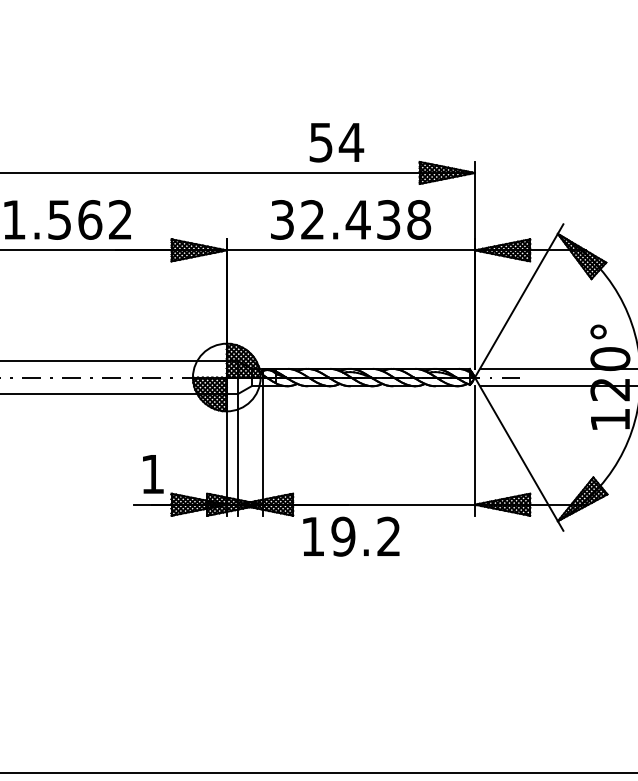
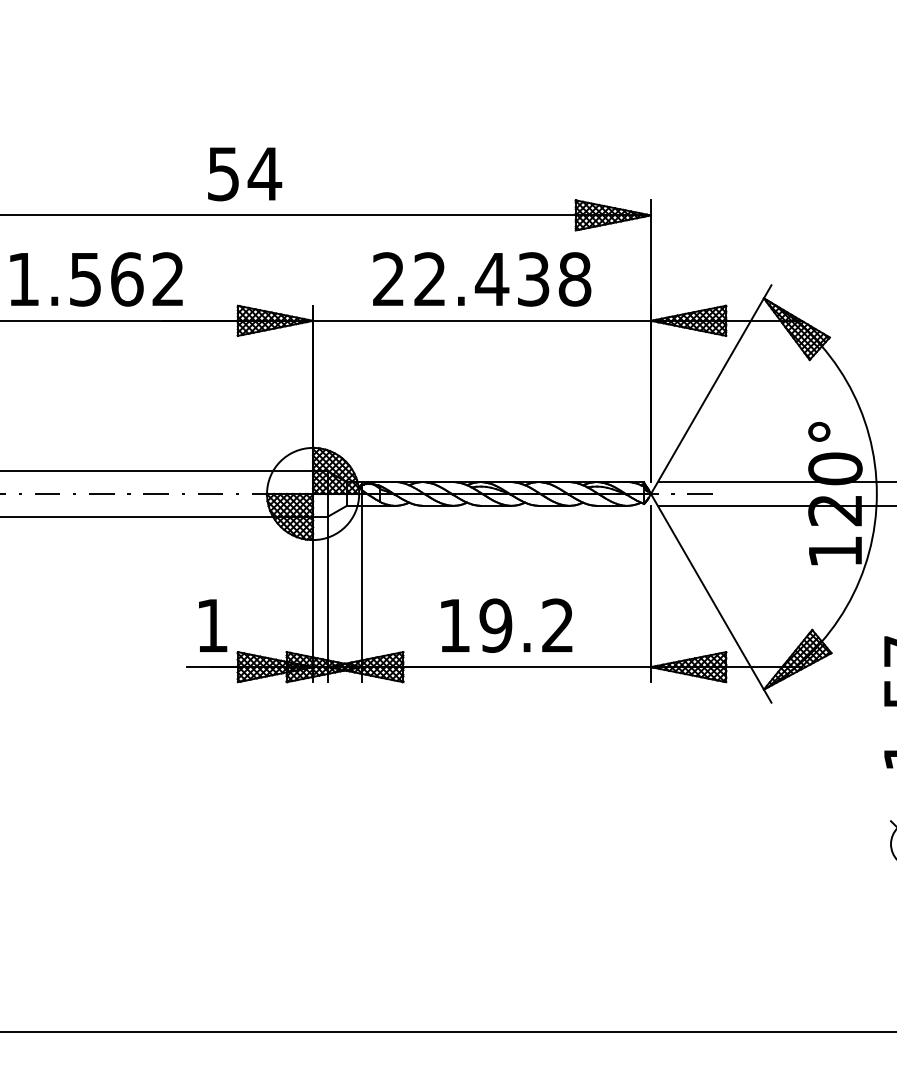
text: (337, 142) -> (245, 174), moved
text: (282, 220) -> (388, 279), 32.438 -> 22.438
text: (351, 536) -> (506, 625), moved

